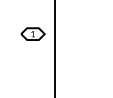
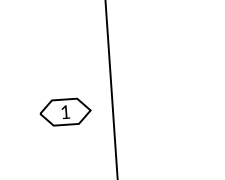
part: (32, 33) -> (64, 110), moved

